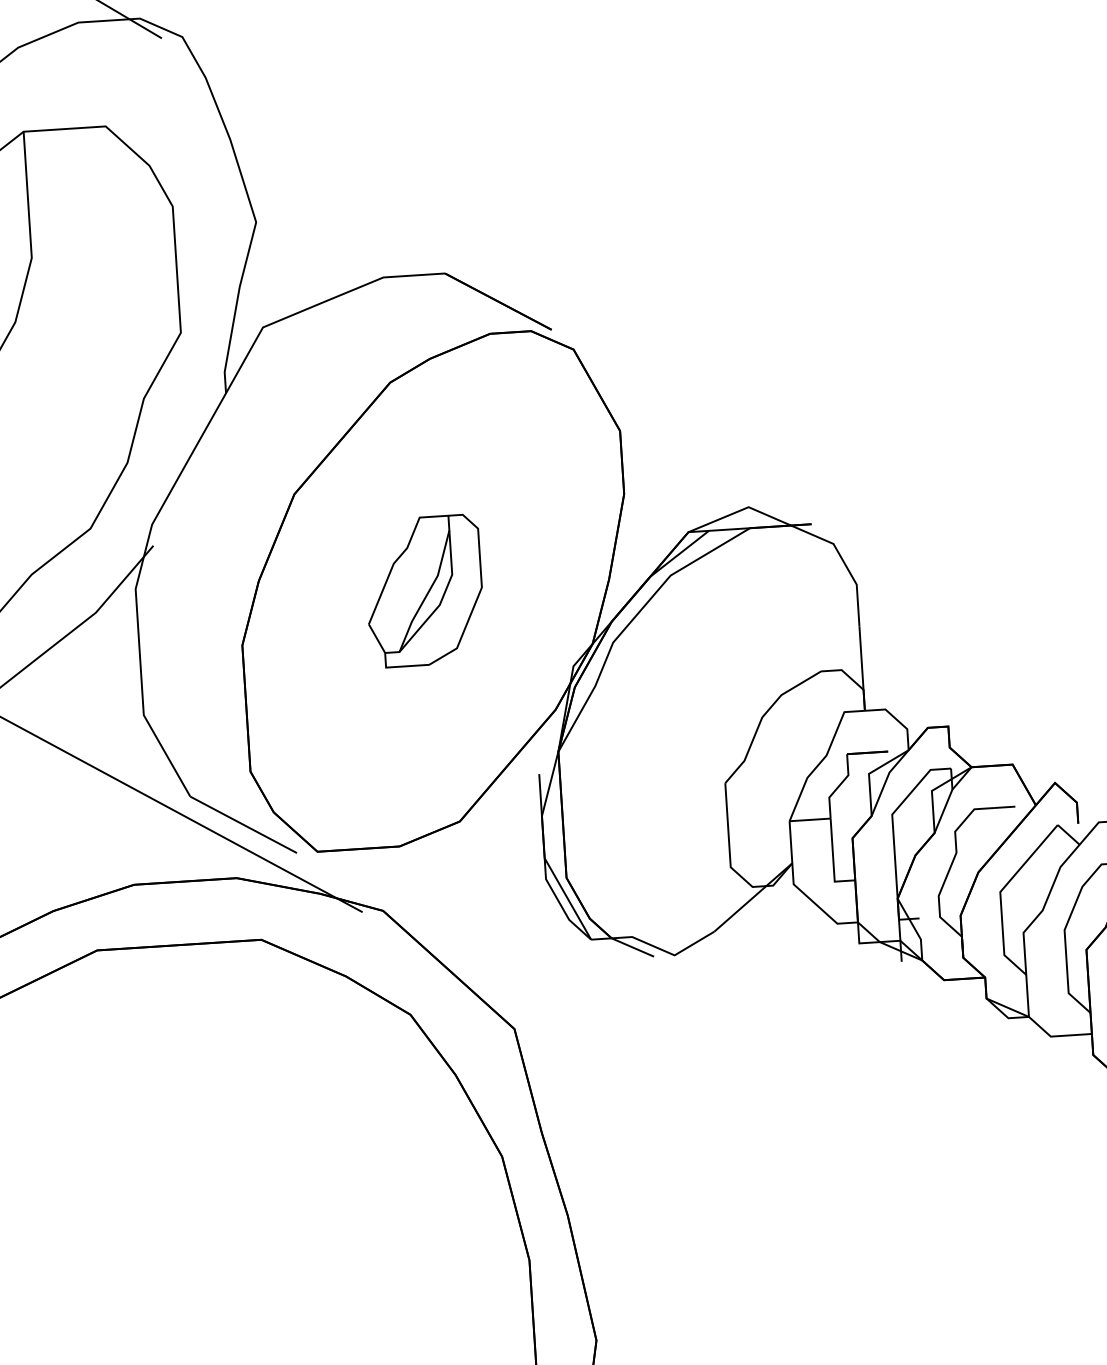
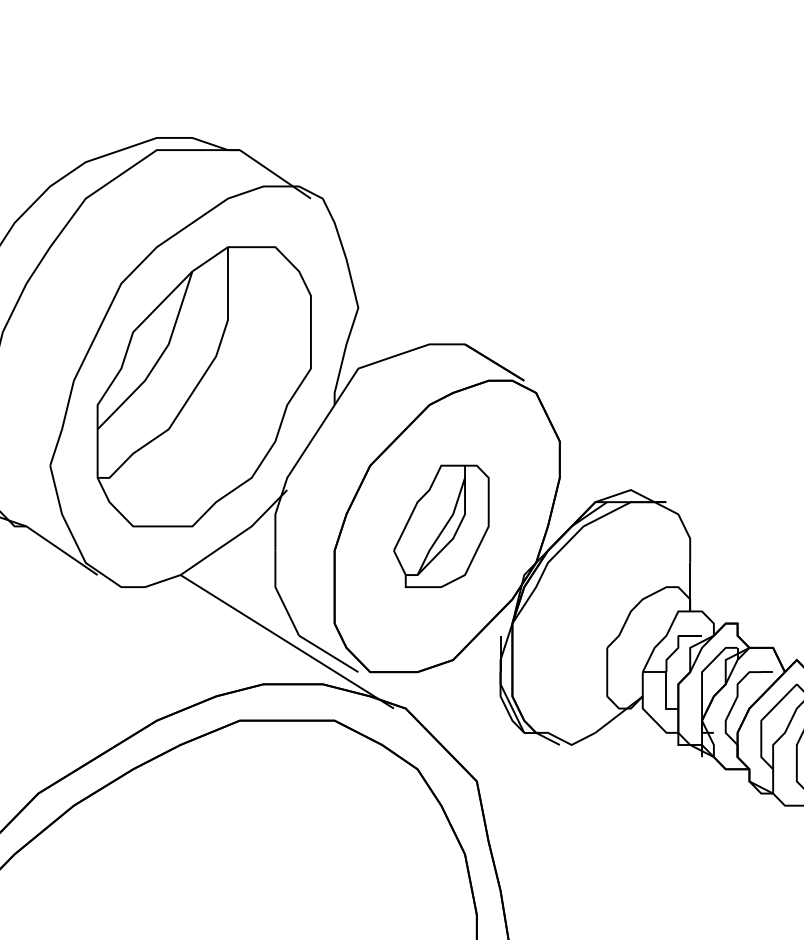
part: (424, 589) -> (441, 525), size x1.43

